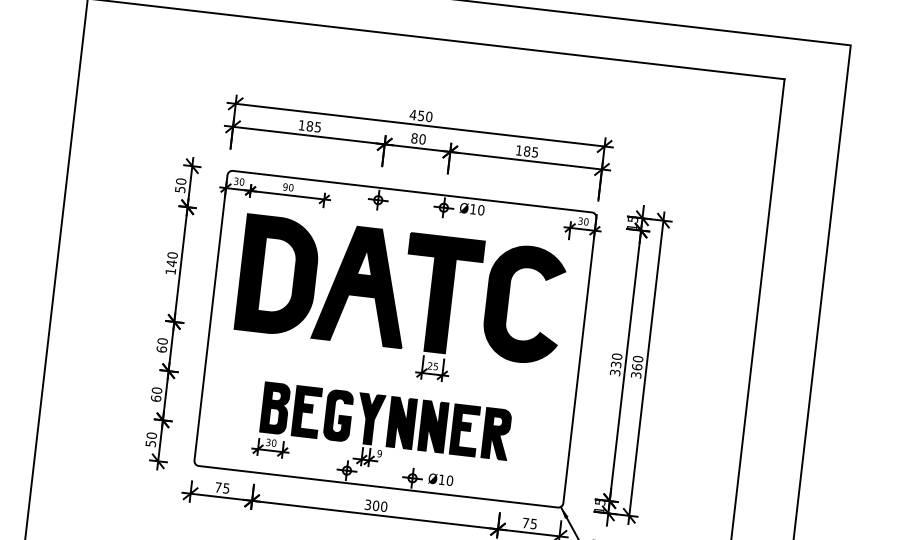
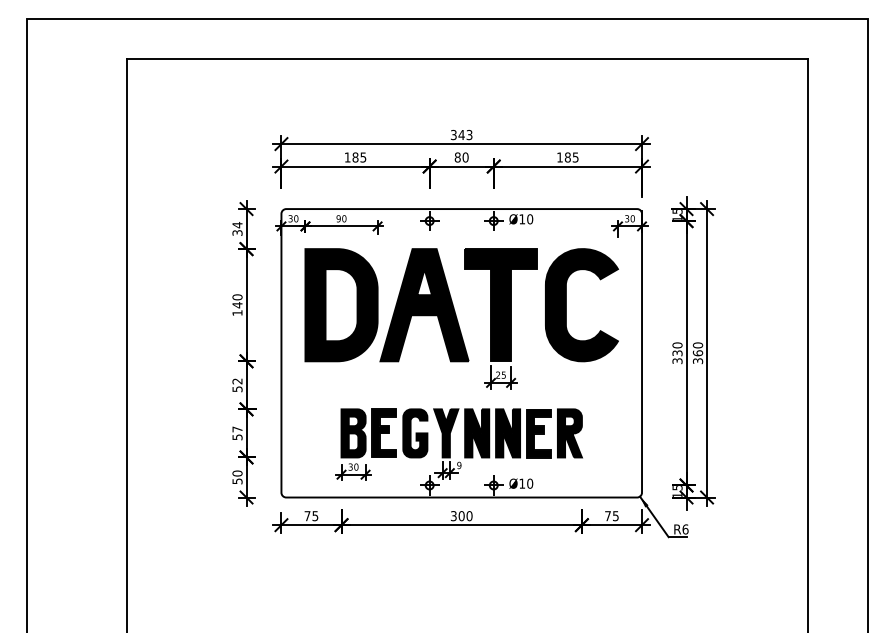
text: (421, 115) -> (461, 134), 450 -> 343
text: (180, 185) -> (237, 228), 50 -> 34
text: (162, 345) -> (237, 385), 60 -> 52
text: (156, 394) -> (237, 433), 60 -> 57

